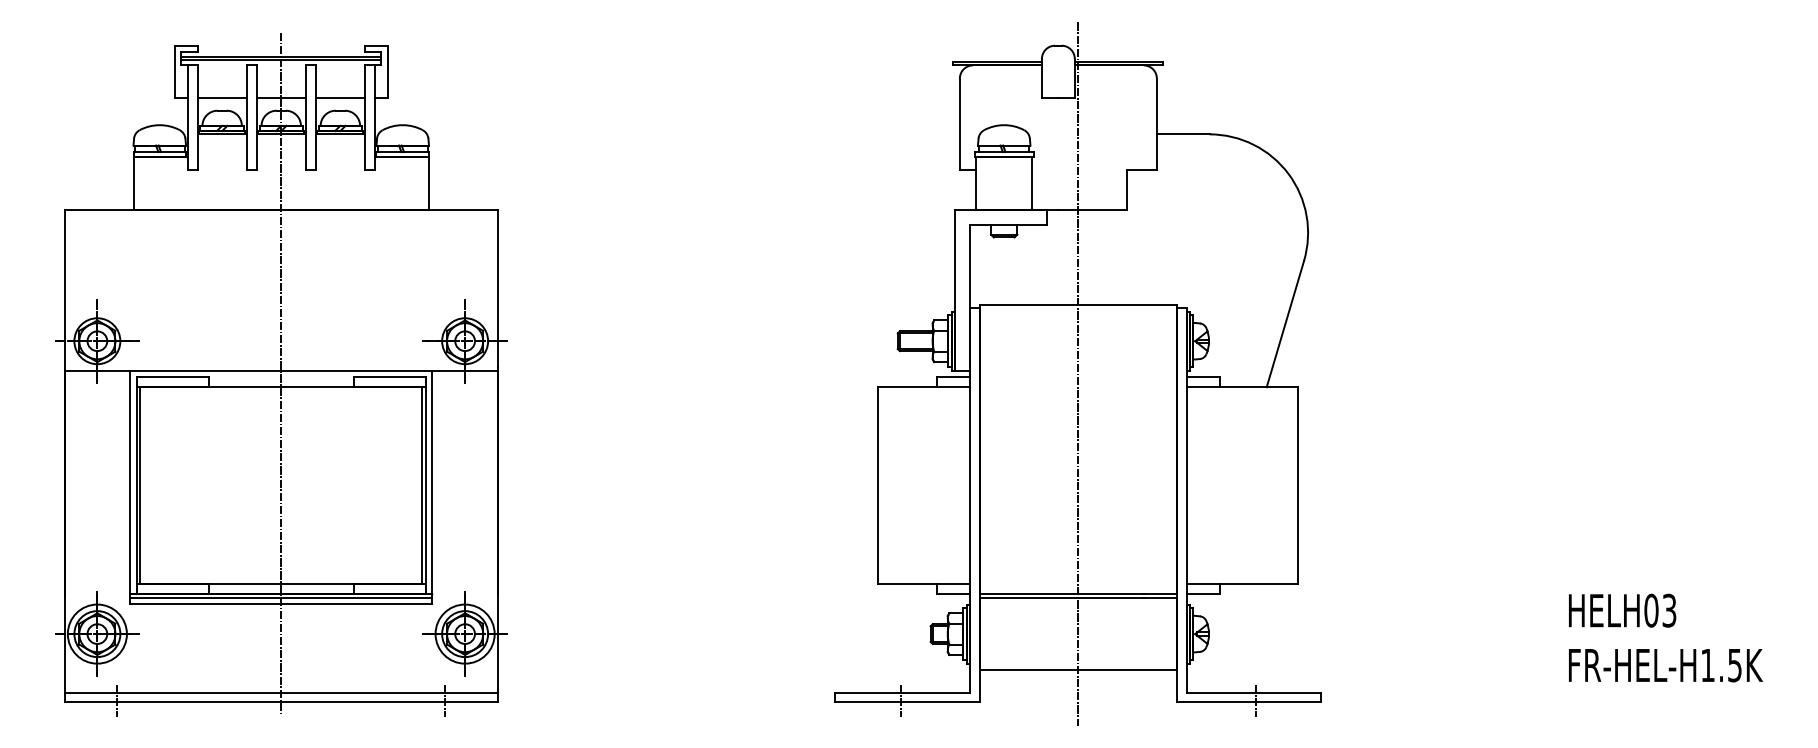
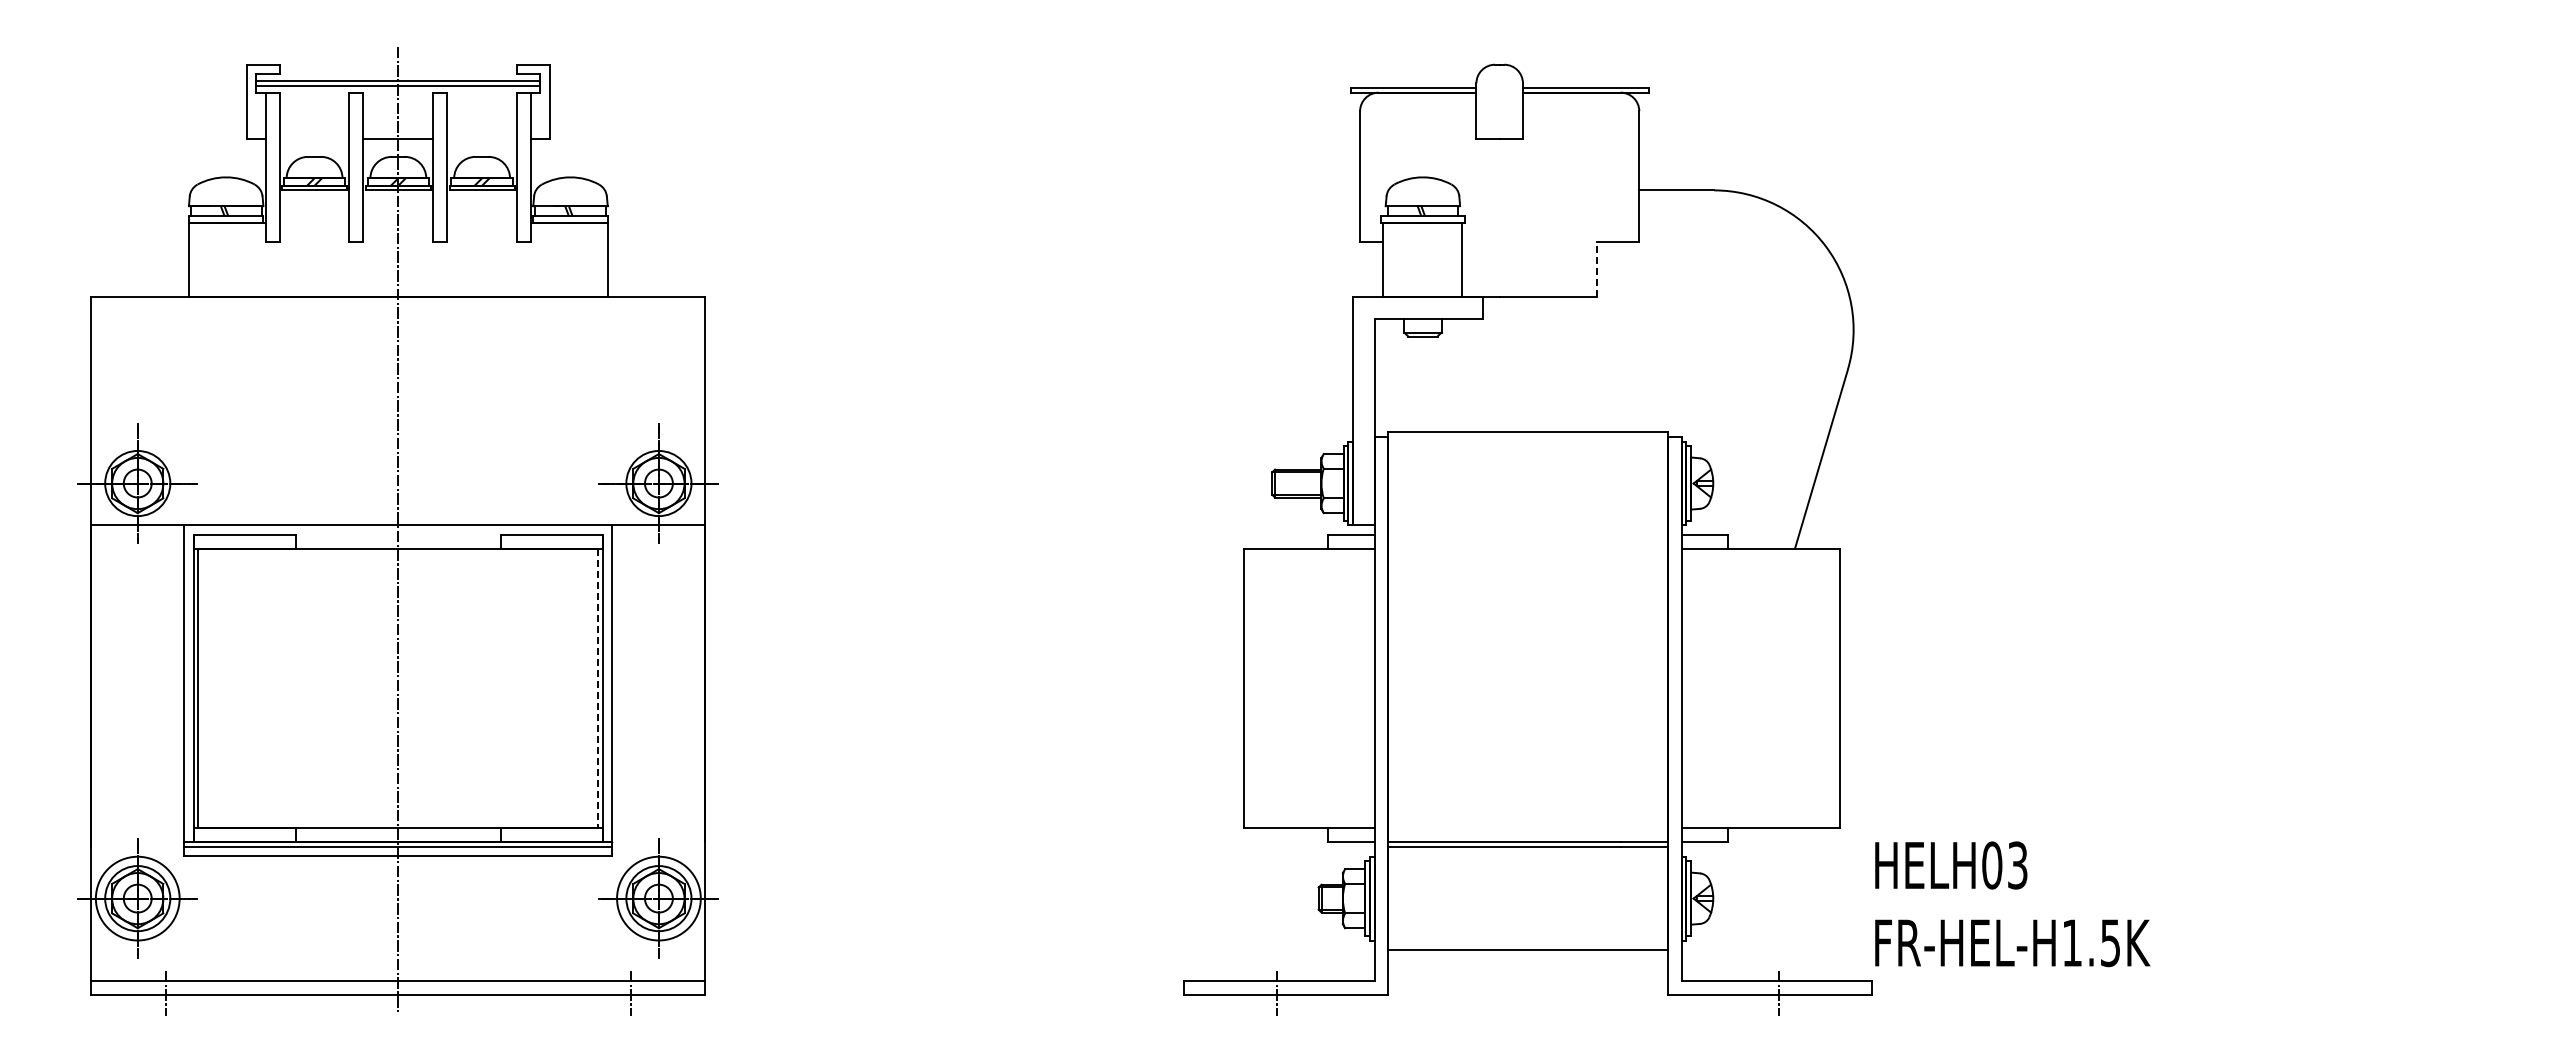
line: (222, 98) -> (314, 139), removed
line: (340, 98) -> (482, 139), removed
line: (1127, 190) -> (1597, 269), solid -> dashed
line: (1078, 373) -> (1528, 529), removed
line: (422, 485) -> (598, 688), solid -> dashed
text: (1665, 638) -> (2012, 904), moved

